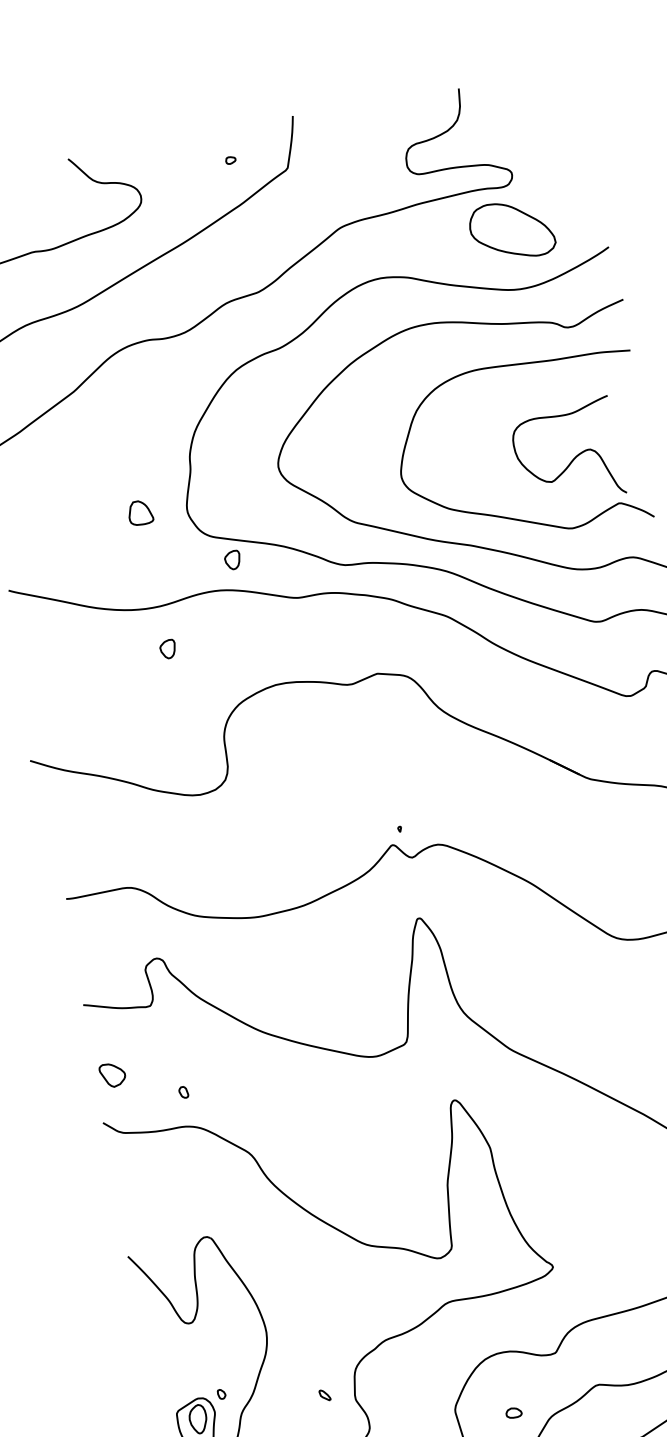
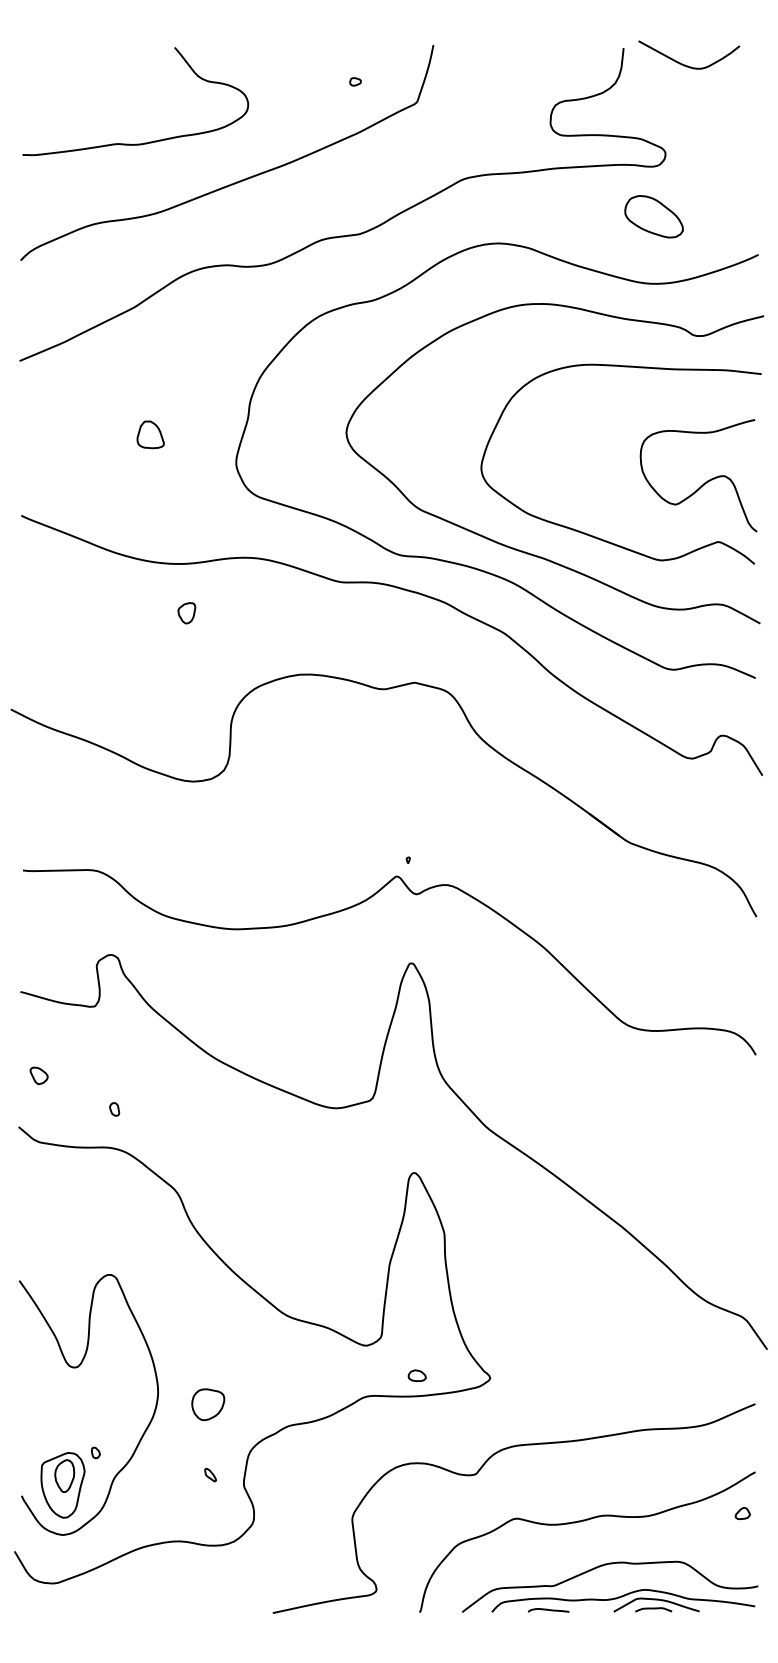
curve: (515, 93) -> (685, 64), added
part: (511, 230) -> (653, 216), size x0.62
curve: (573, 458) -> (704, 482), moved
part: (140, 512) -> (150, 434), moved
part: (232, 560) -> (276, 527), removed
part: (112, 1074) -> (38, 1075), size x0.62
part: (312, 1334) -> (208, 1404), added
part: (513, 1412) -> (416, 1375), moved

